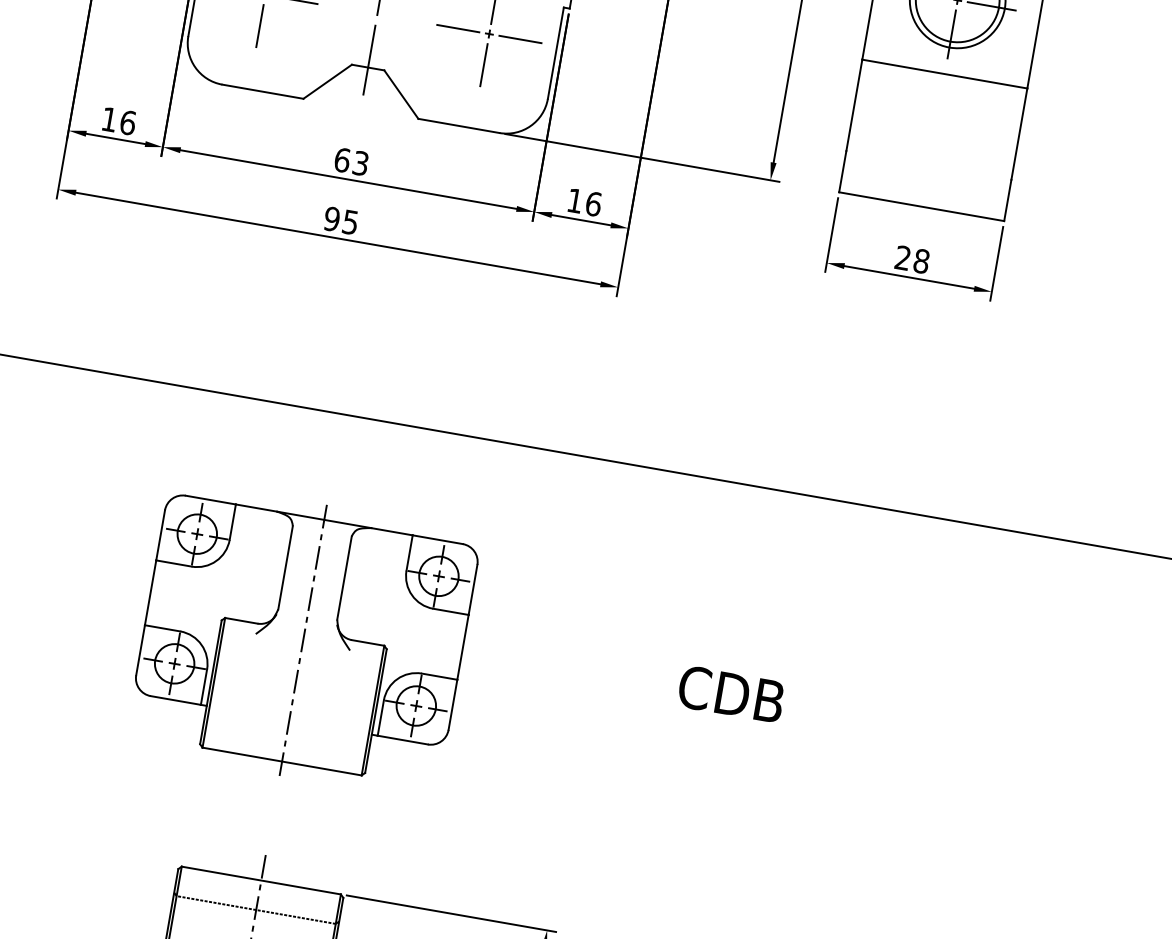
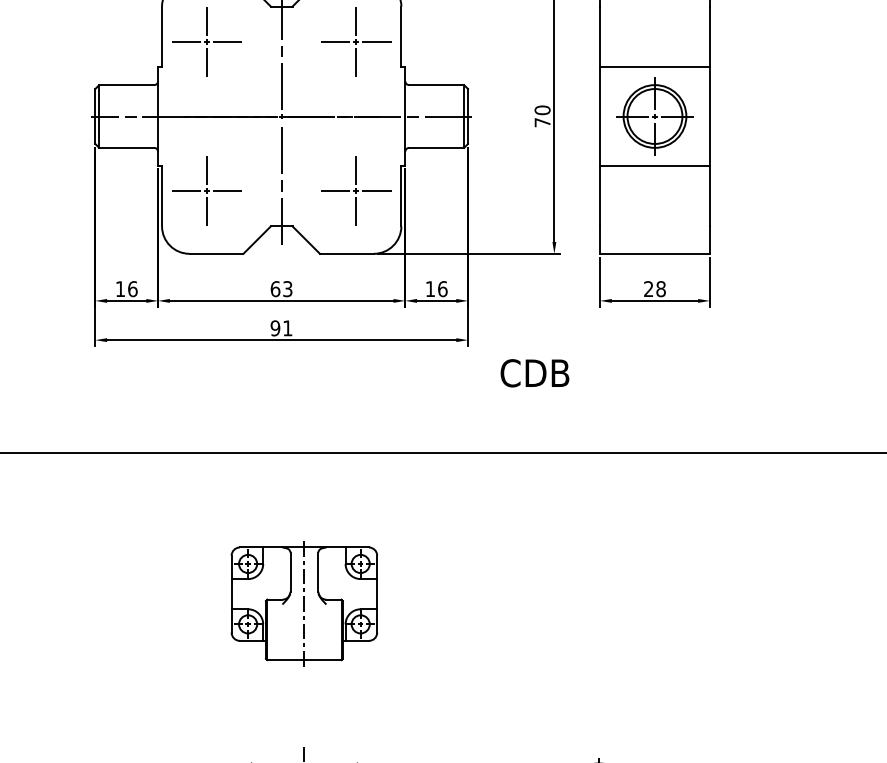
text: (350, 222) -> (287, 328), 95 -> 91
part: (303, 640) -> (304, 603), size x0.7
text: (730, 694) -> (534, 373), moved

